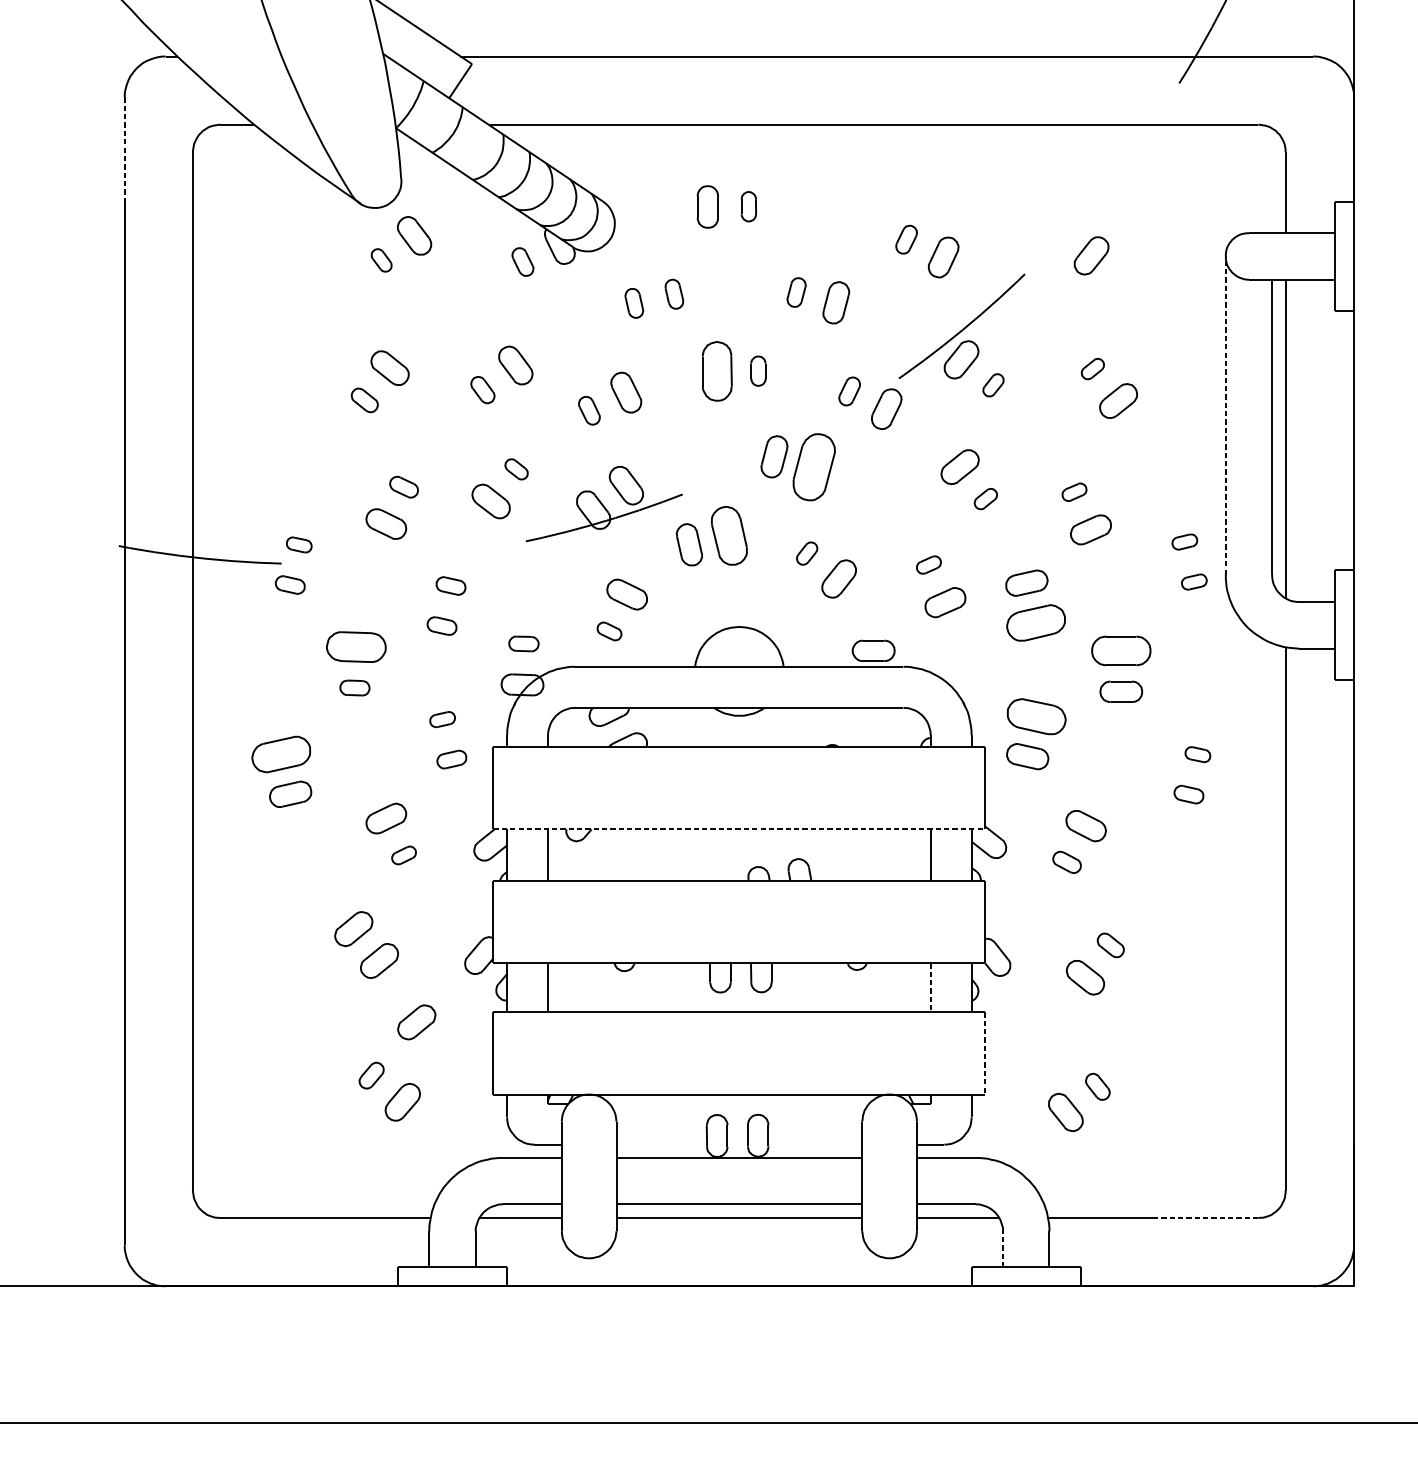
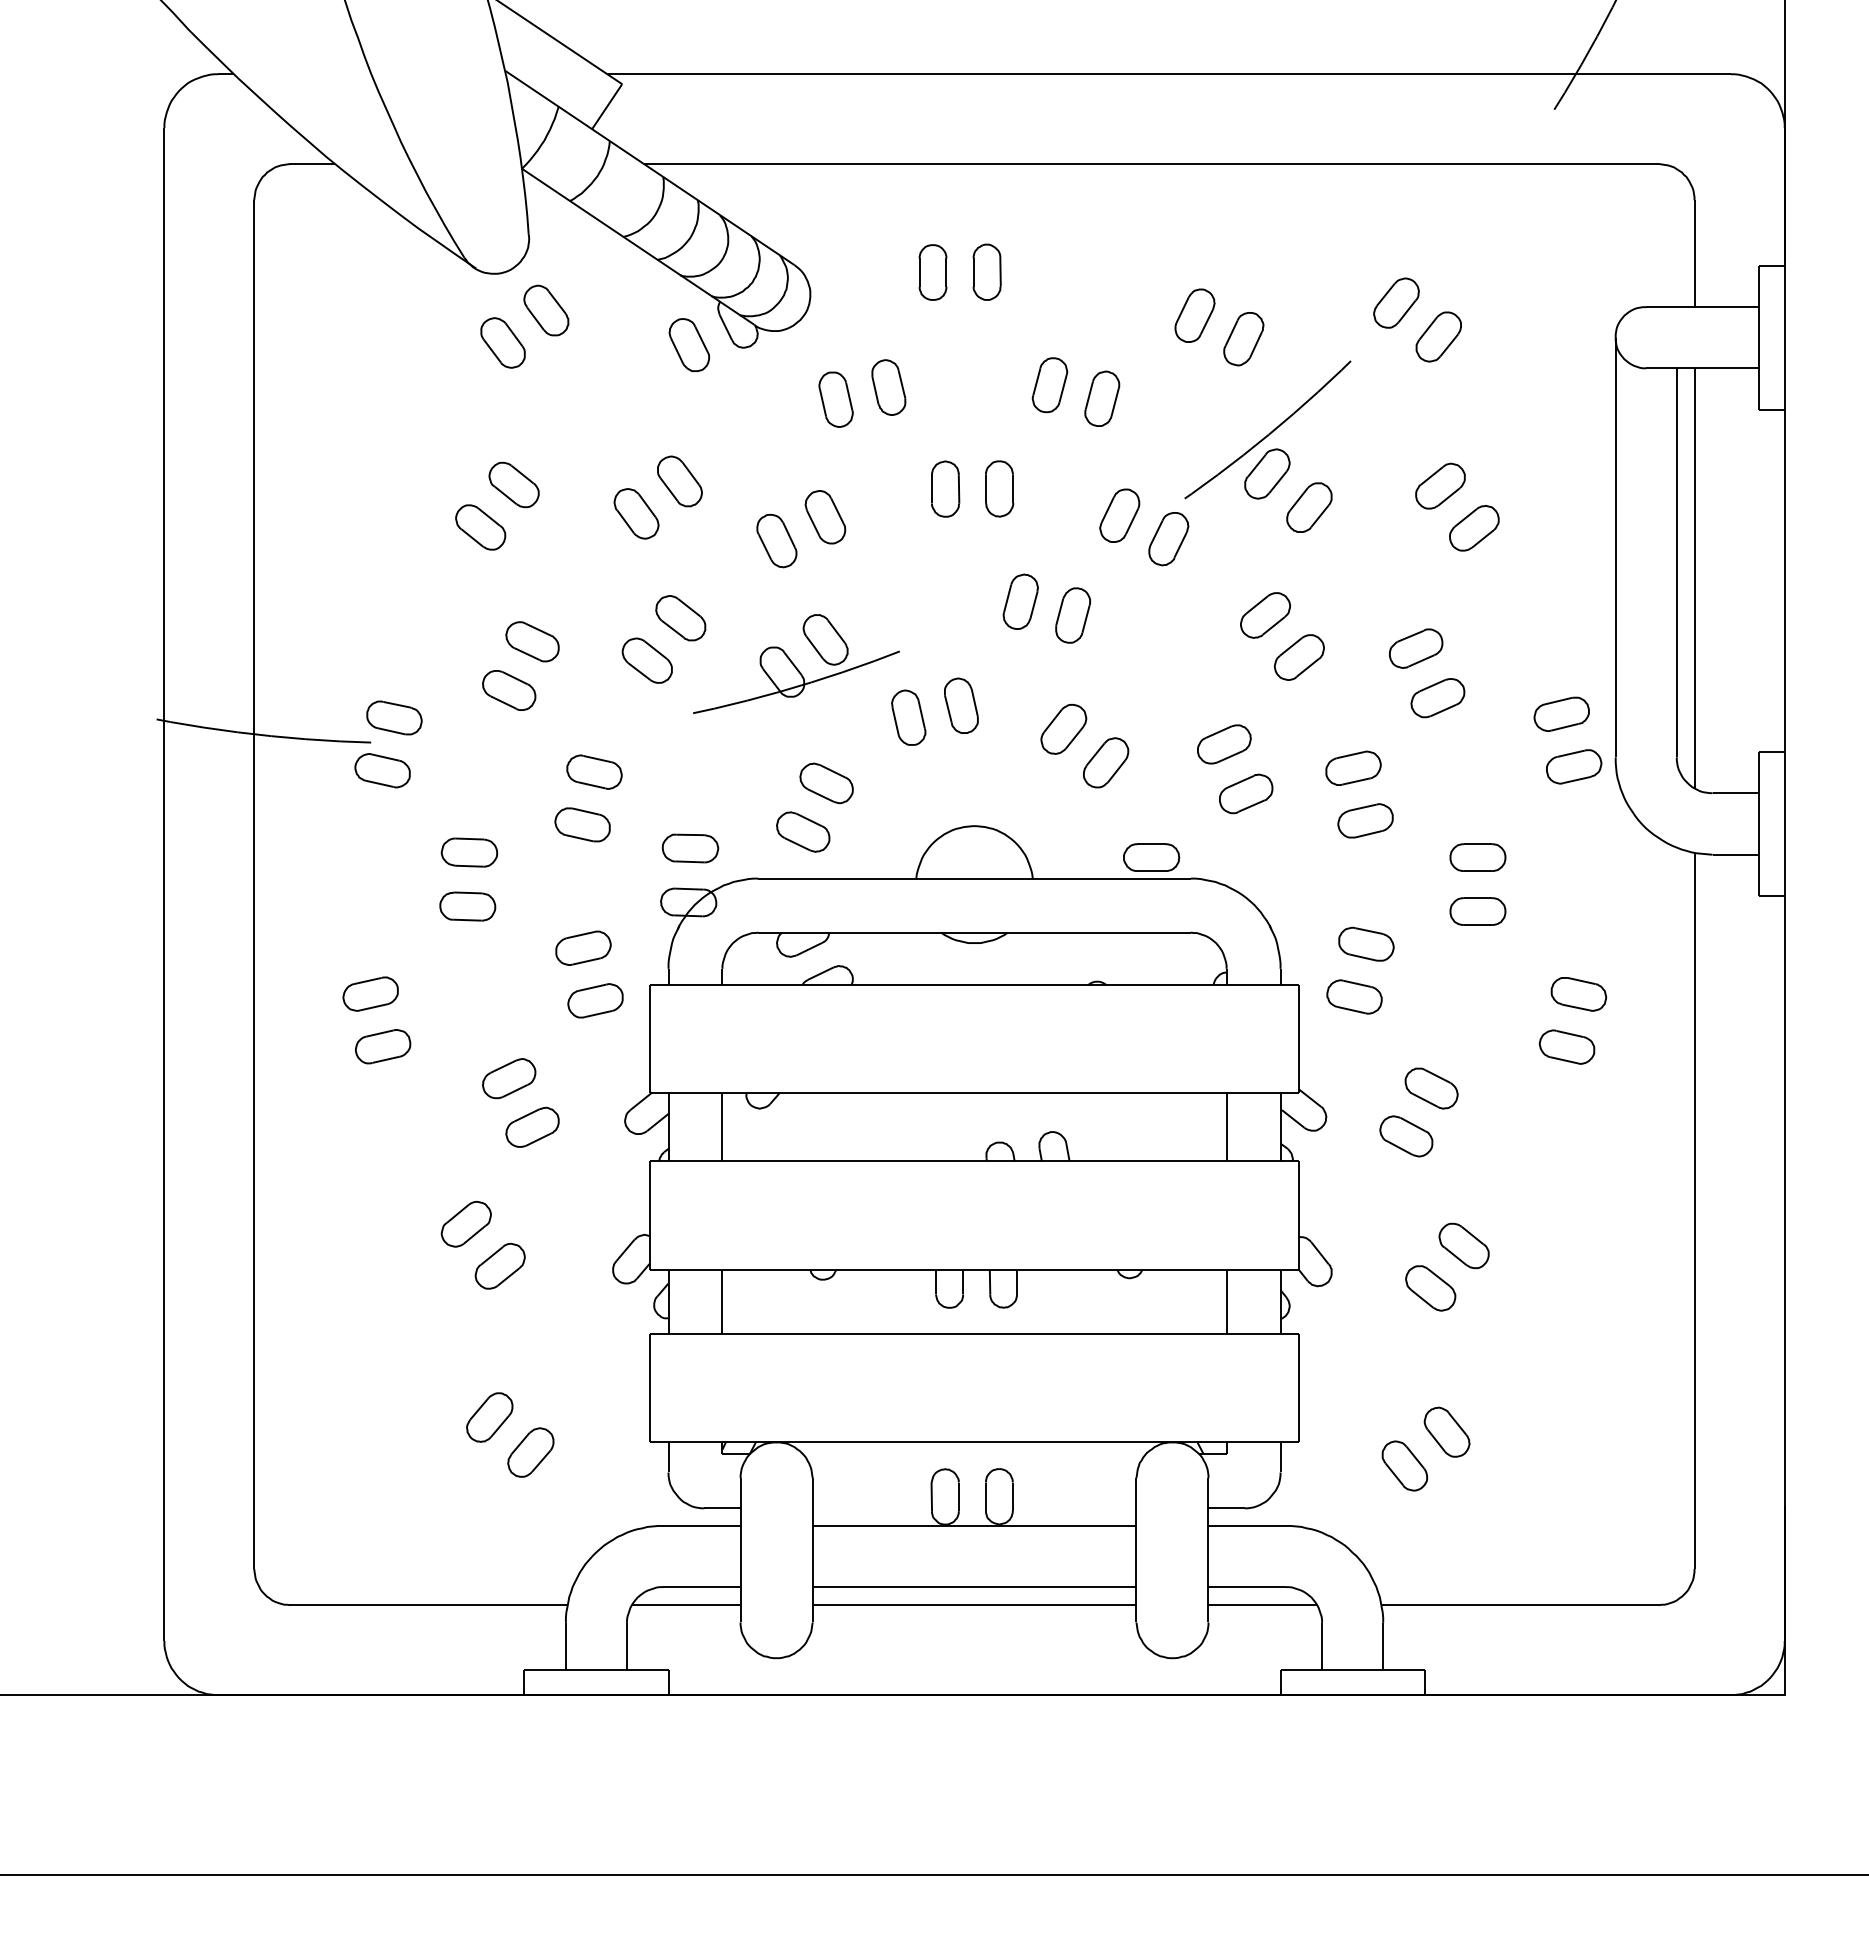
line: (124, 148) -> (164, 195), dashed -> solid
part: (748, 206) -> (986, 271), size x1.43
part: (1059, 229) -> (1396, 302), added
part: (906, 239) -> (1194, 315), size x1.43
part: (381, 260) -> (502, 342), size x1.67
part: (522, 261) -> (688, 344), size x1.43
part: (796, 292) -> (1049, 385), size x1.43
part: (674, 294) -> (888, 387), size x1.43
part: (633, 303) -> (835, 399), size x1.43
part: (1092, 368) -> (1440, 485), size x1.67
part: (717, 370) -> (945, 488), size x0.71
part: (758, 370) -> (999, 488), size x1.43
part: (993, 385) -> (1309, 507), size x1.67
part: (482, 389) -> (636, 513), size x1.43
part: (849, 391) -> (1119, 515), size x1.43
part: (364, 400) -> (480, 527), size x1.43
part: (589, 411) -> (776, 541), size x1.43
line: (1225, 415) -> (1615, 547), dashed -> solid
part: (813, 467) -> (1072, 615), size x0.62
part: (516, 469) -> (680, 618), size x1.67
part: (404, 486) -> (532, 641), size x1.43
part: (1074, 492) -> (1416, 648), size x1.67
part: (985, 499) -> (1299, 657), size x1.67
part: (729, 535) -> (961, 705), size x0.71
part: (1184, 541) -> (1561, 713), size x1.67
part: (299, 544) -> (394, 717), size x1.67
part: (806, 553) -> (1063, 729), size x1.67
part: (929, 565) -> (1224, 744), size x1.67
part: (1194, 581) -> (1574, 766), size x1.67
part: (290, 584) -> (382, 770), size x1.43
part: (451, 585) -> (594, 771), size x1.43
part: (1035, 622) -> (1365, 820), size x0.71
part: (441, 625) -> (582, 824), size x1.43
part: (609, 631) -> (803, 831), size x1.67
part: (523, 643) -> (690, 848), size x1.43
part: (355, 647) -> (468, 852), size x0.71
part: (1120, 650) -> (1477, 857), size x0.71
part: (354, 687) -> (467, 906), size x1.43
part: (1036, 716) -> (1366, 943), size x0.71
part: (442, 719) -> (583, 947), size x1.67
part: (281, 753) -> (370, 993), size x0.71
part: (1197, 754) -> (1578, 994), size x1.67
part: (451, 759) -> (595, 1000), size x1.43
part: (1188, 794) -> (1566, 1046), size x1.43
line: (740, 829) -> (975, 1092), dashed -> solid
part: (404, 854) -> (532, 1126), size x1.67
part: (1067, 862) -> (1406, 1136), size x1.43
part: (1110, 945) -> (1463, 1245), size x1.43
line: (930, 988) -> (1226, 1302), dashed -> solid
part: (416, 1022) -> (548, 1347), removed
line: (985, 1053) -> (1298, 1388), dashed -> solid
part: (371, 1075) -> (489, 1417), size x1.43
part: (1097, 1086) -> (1446, 1431), size x1.43
line: (1207, 1218) -> (1591, 1605), dashed -> solid
line: (1003, 1249) -> (1322, 1646), dashed -> solid

